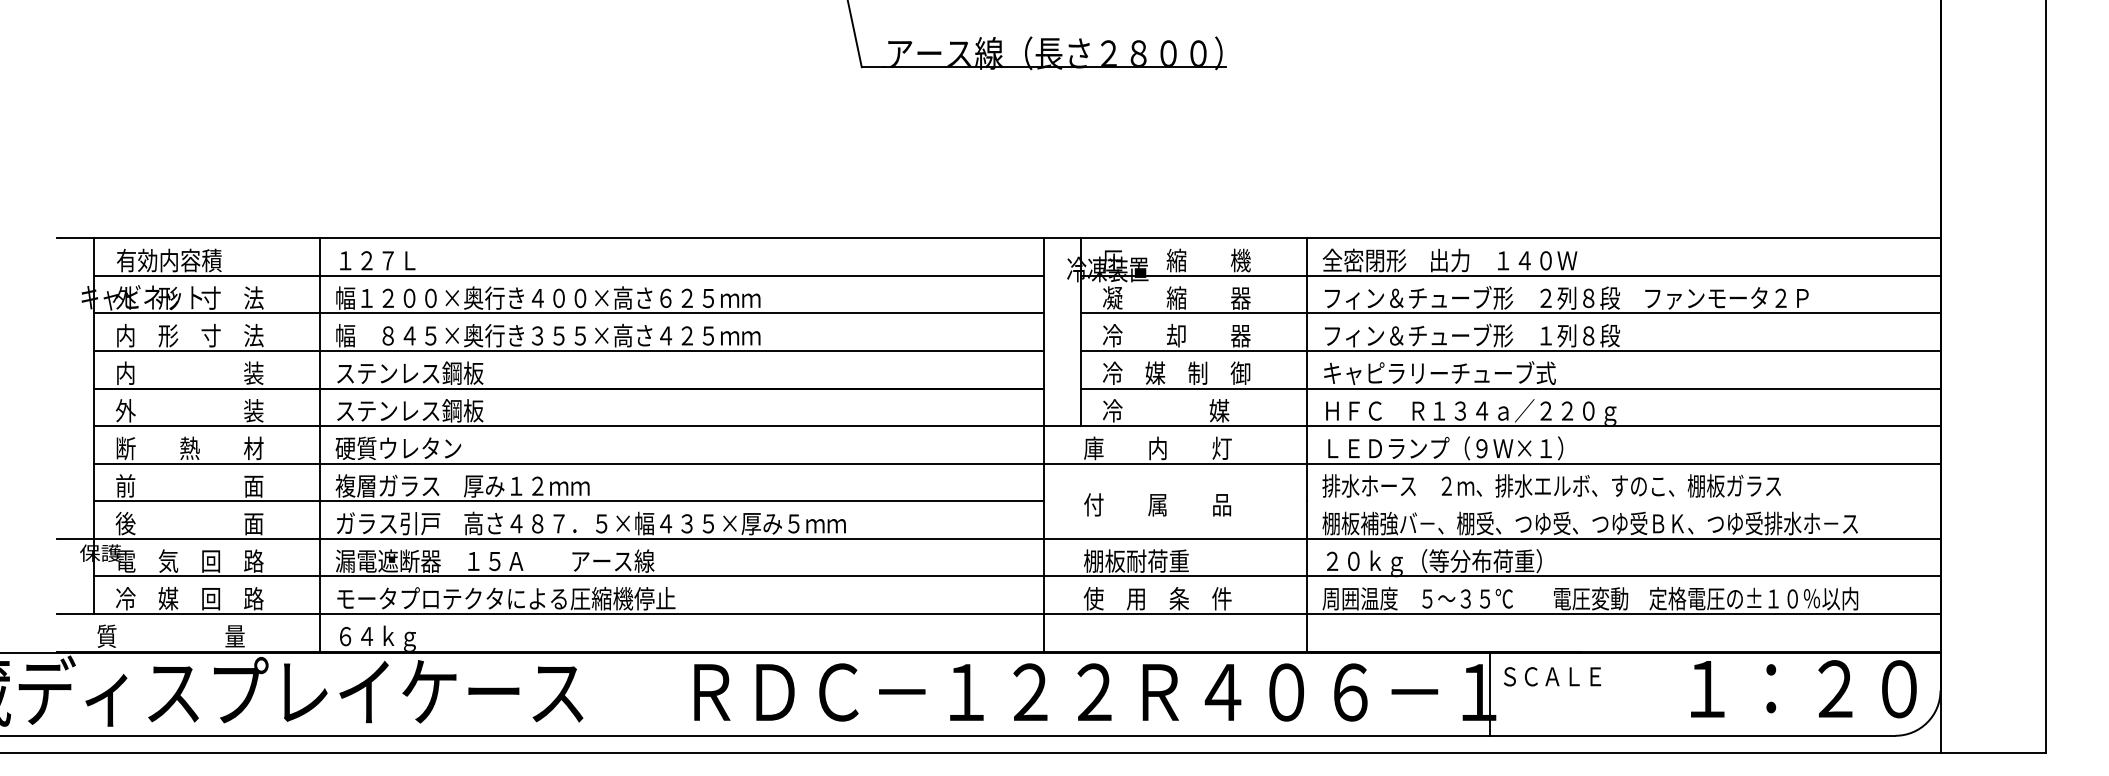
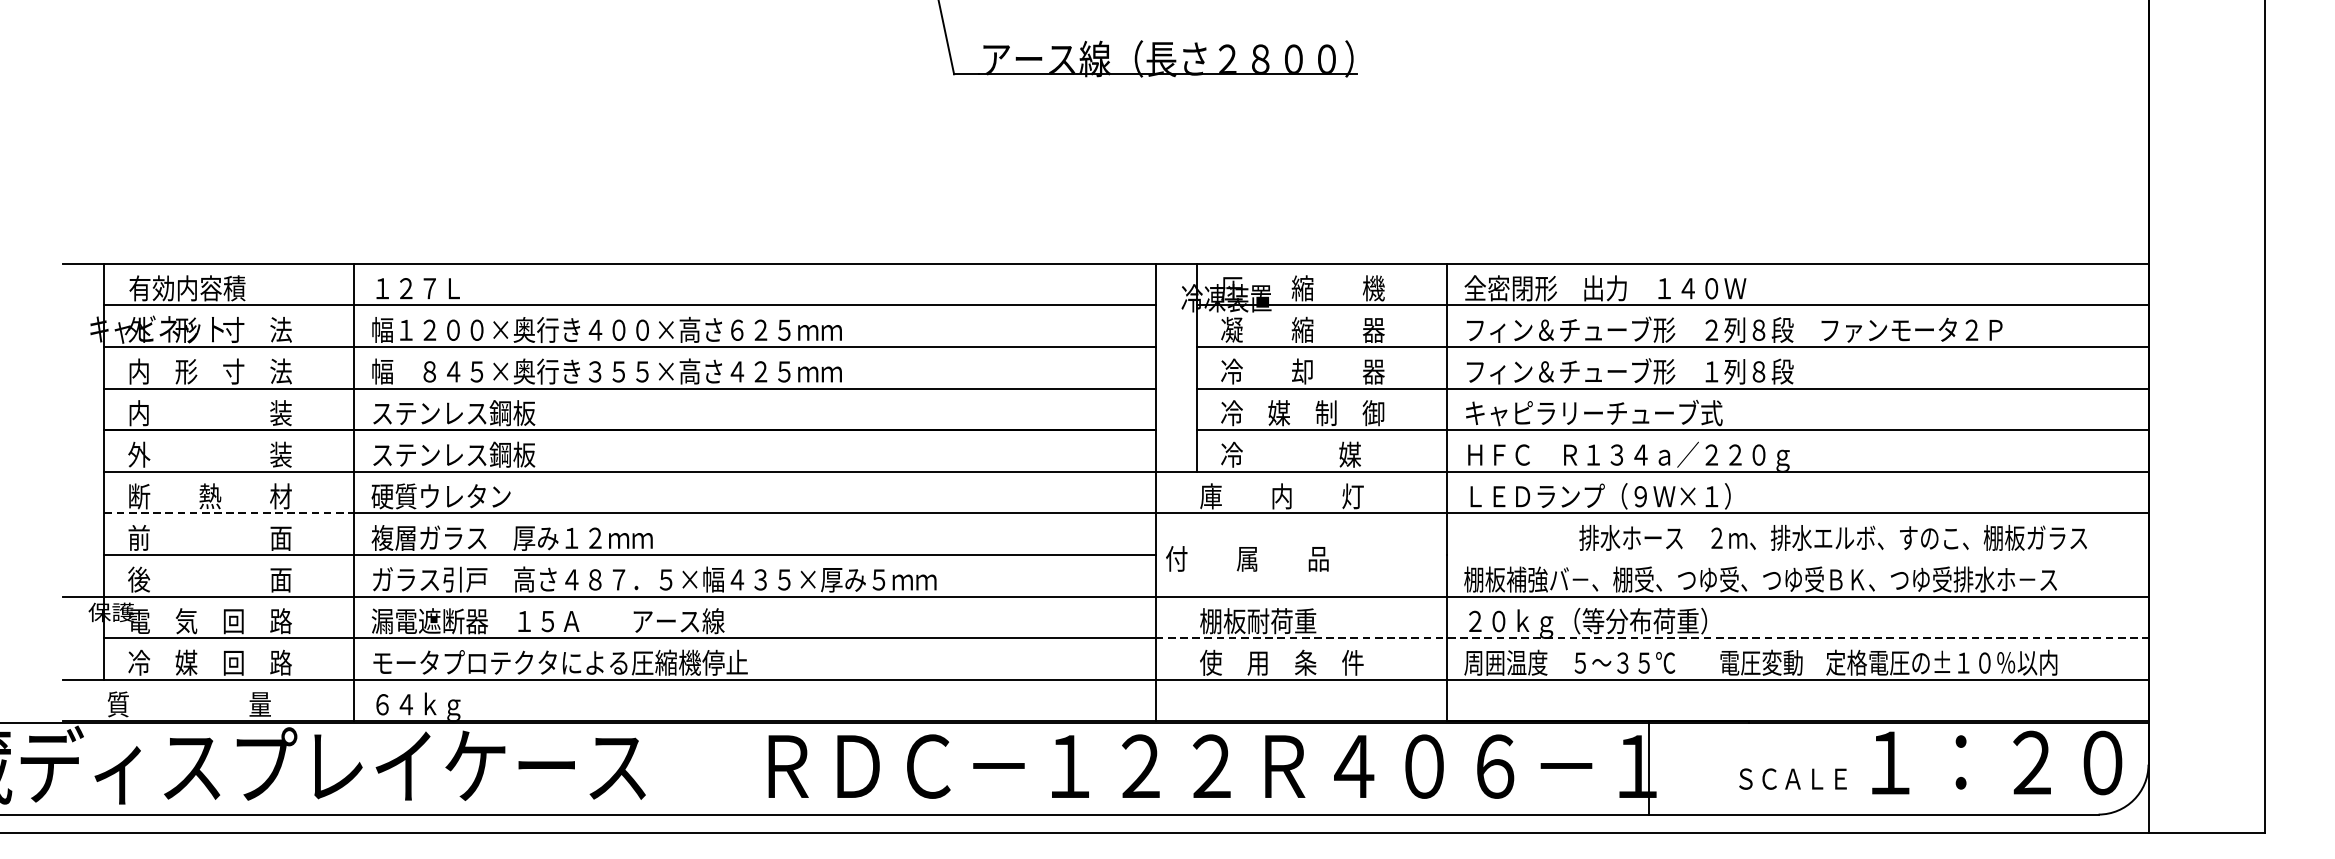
line: (207, 463) -> (229, 513), solid -> dashed
text: (1551, 485) -> (1832, 537), moved
text: (1157, 504) -> (1247, 558), moved
line: (1492, 576) -> (1652, 638), solid -> dashed
text: (1552, 676) -> (1793, 778), moved

